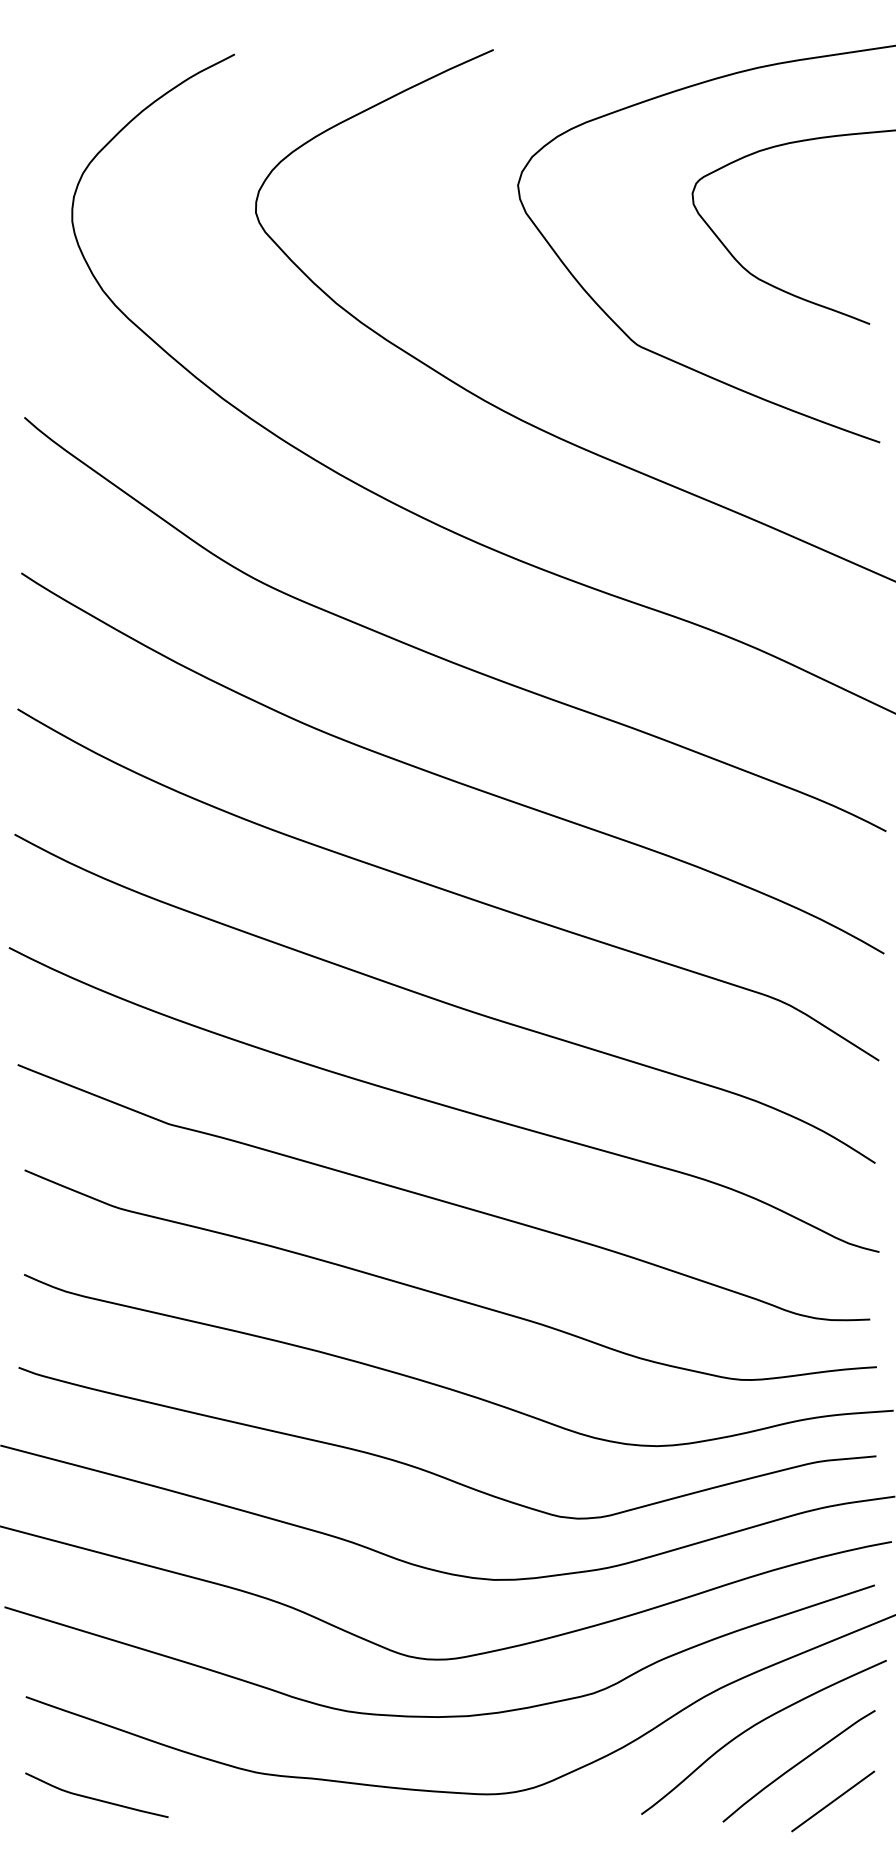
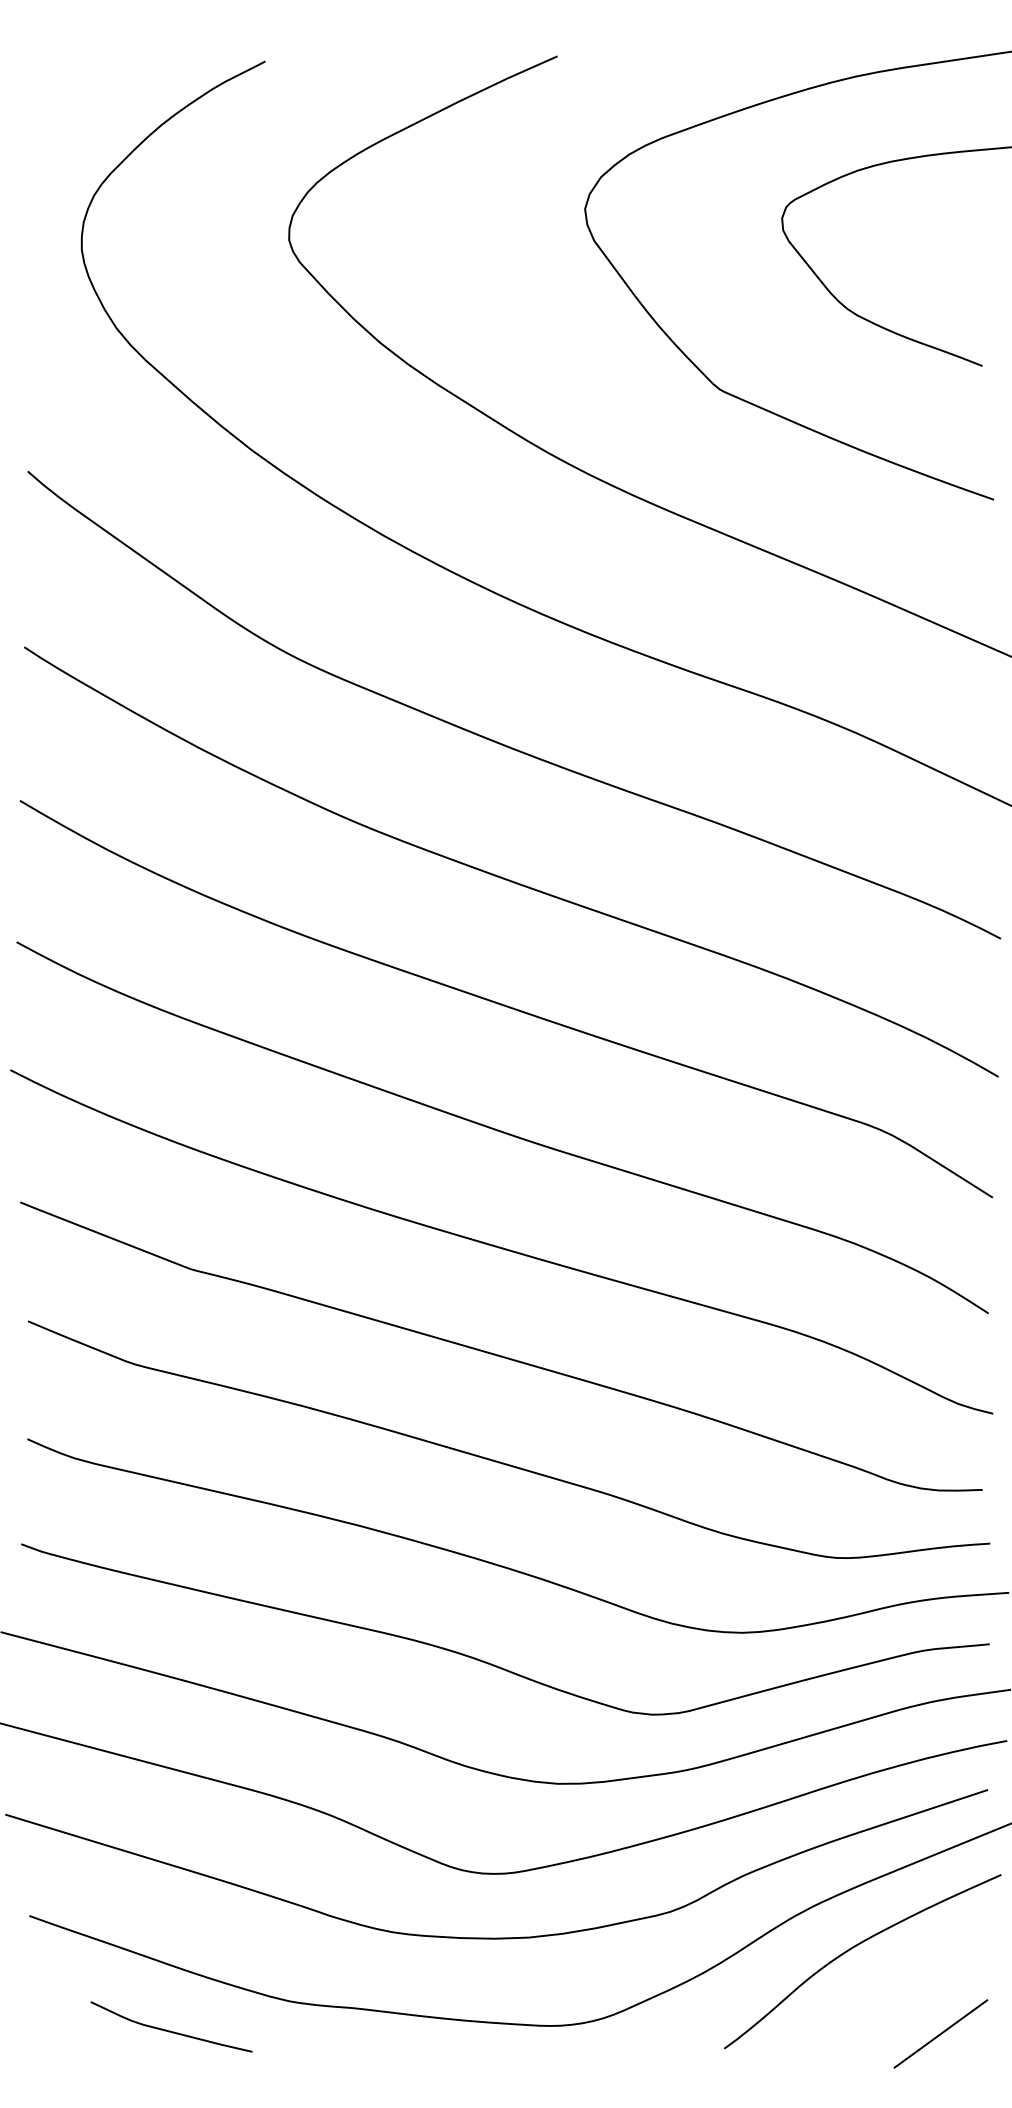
curve: (798, 1764) -> (901, 1992), removed
curve: (95, 1798) -> (170, 2030), moved

